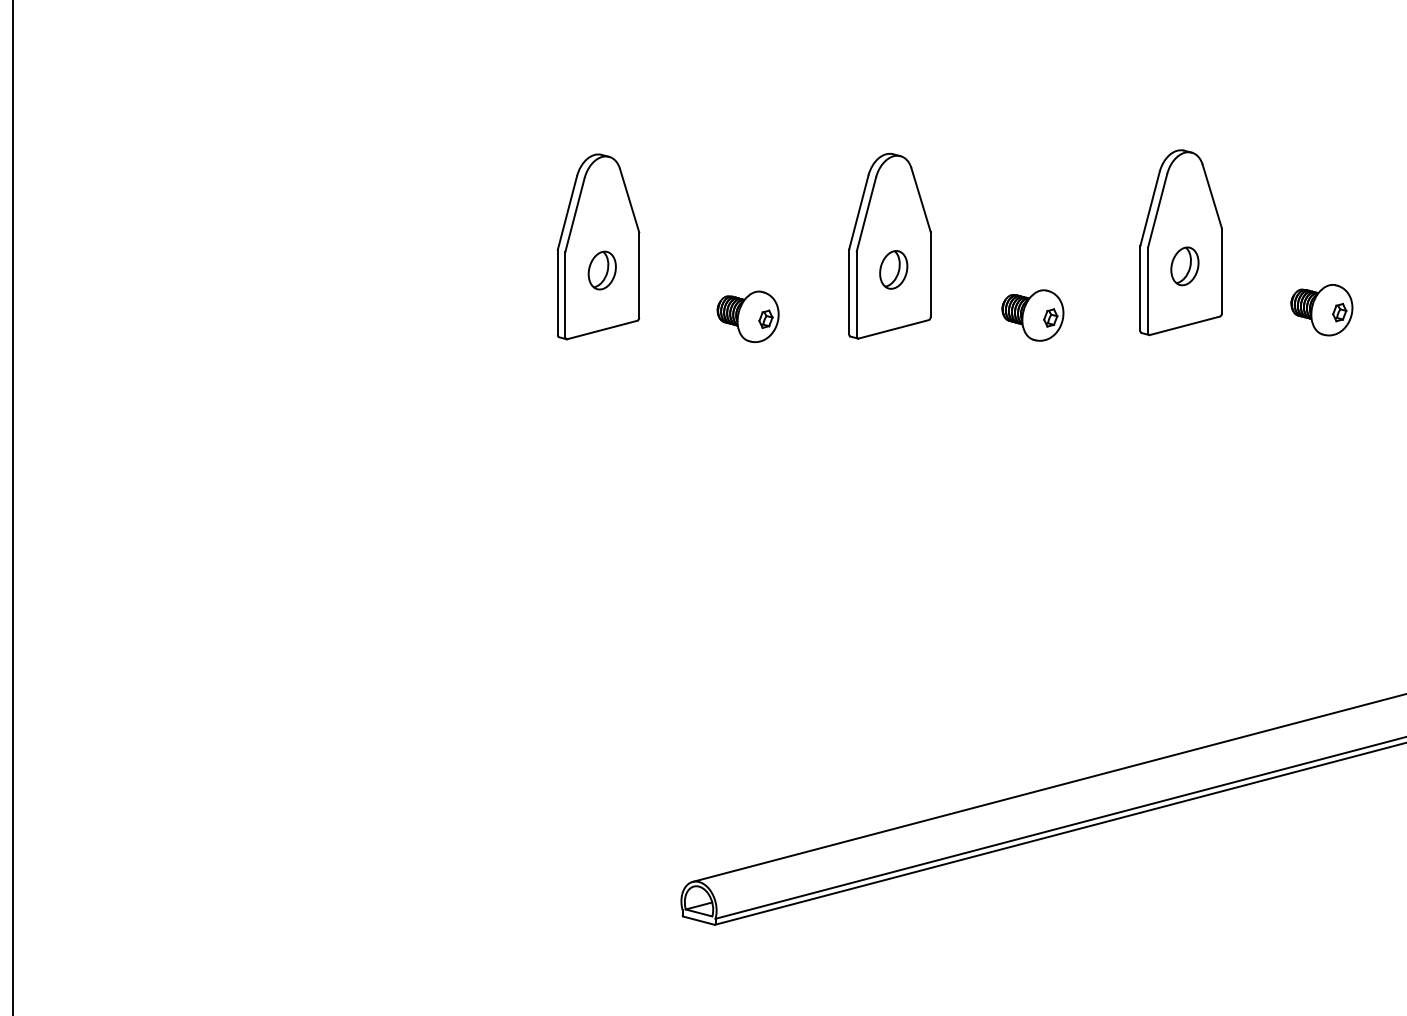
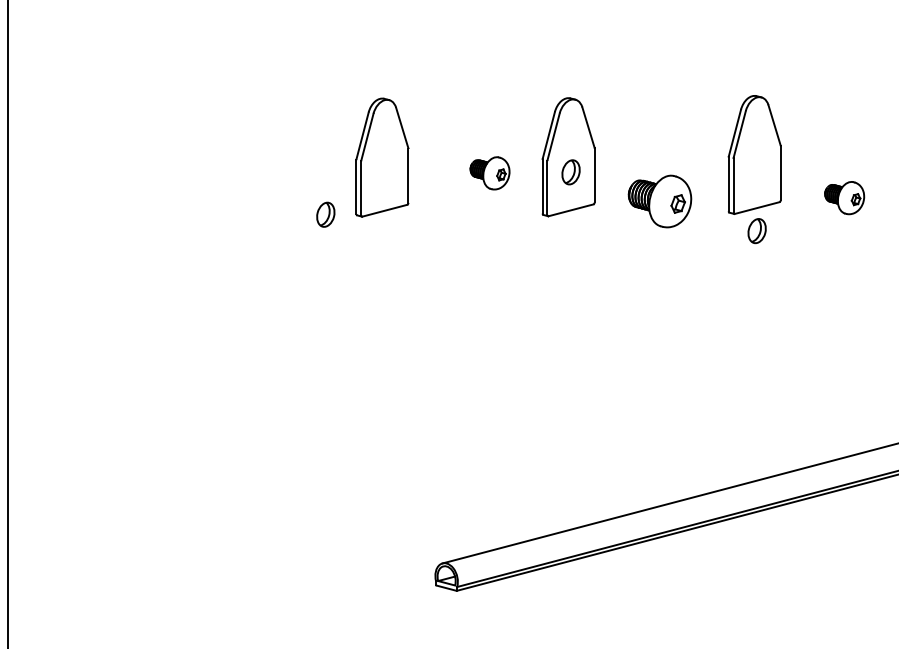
part: (1183, 267) -> (756, 231), moved
part: (601, 270) -> (325, 214), moved
part: (1032, 315) -> (659, 201), size x1.6
part: (747, 317) -> (489, 173), moved

